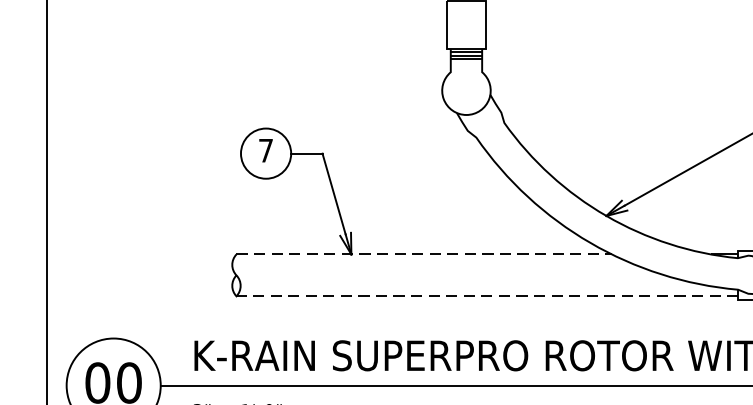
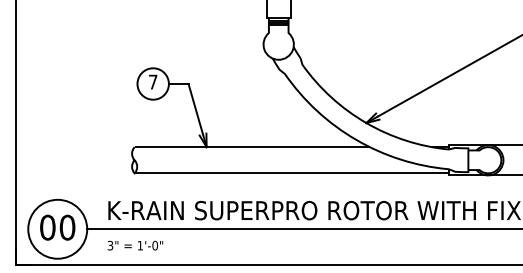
line: (424, 255) -> (252, 147), dashed -> solid
line: (486, 296) -> (291, 173), dashed -> solid

